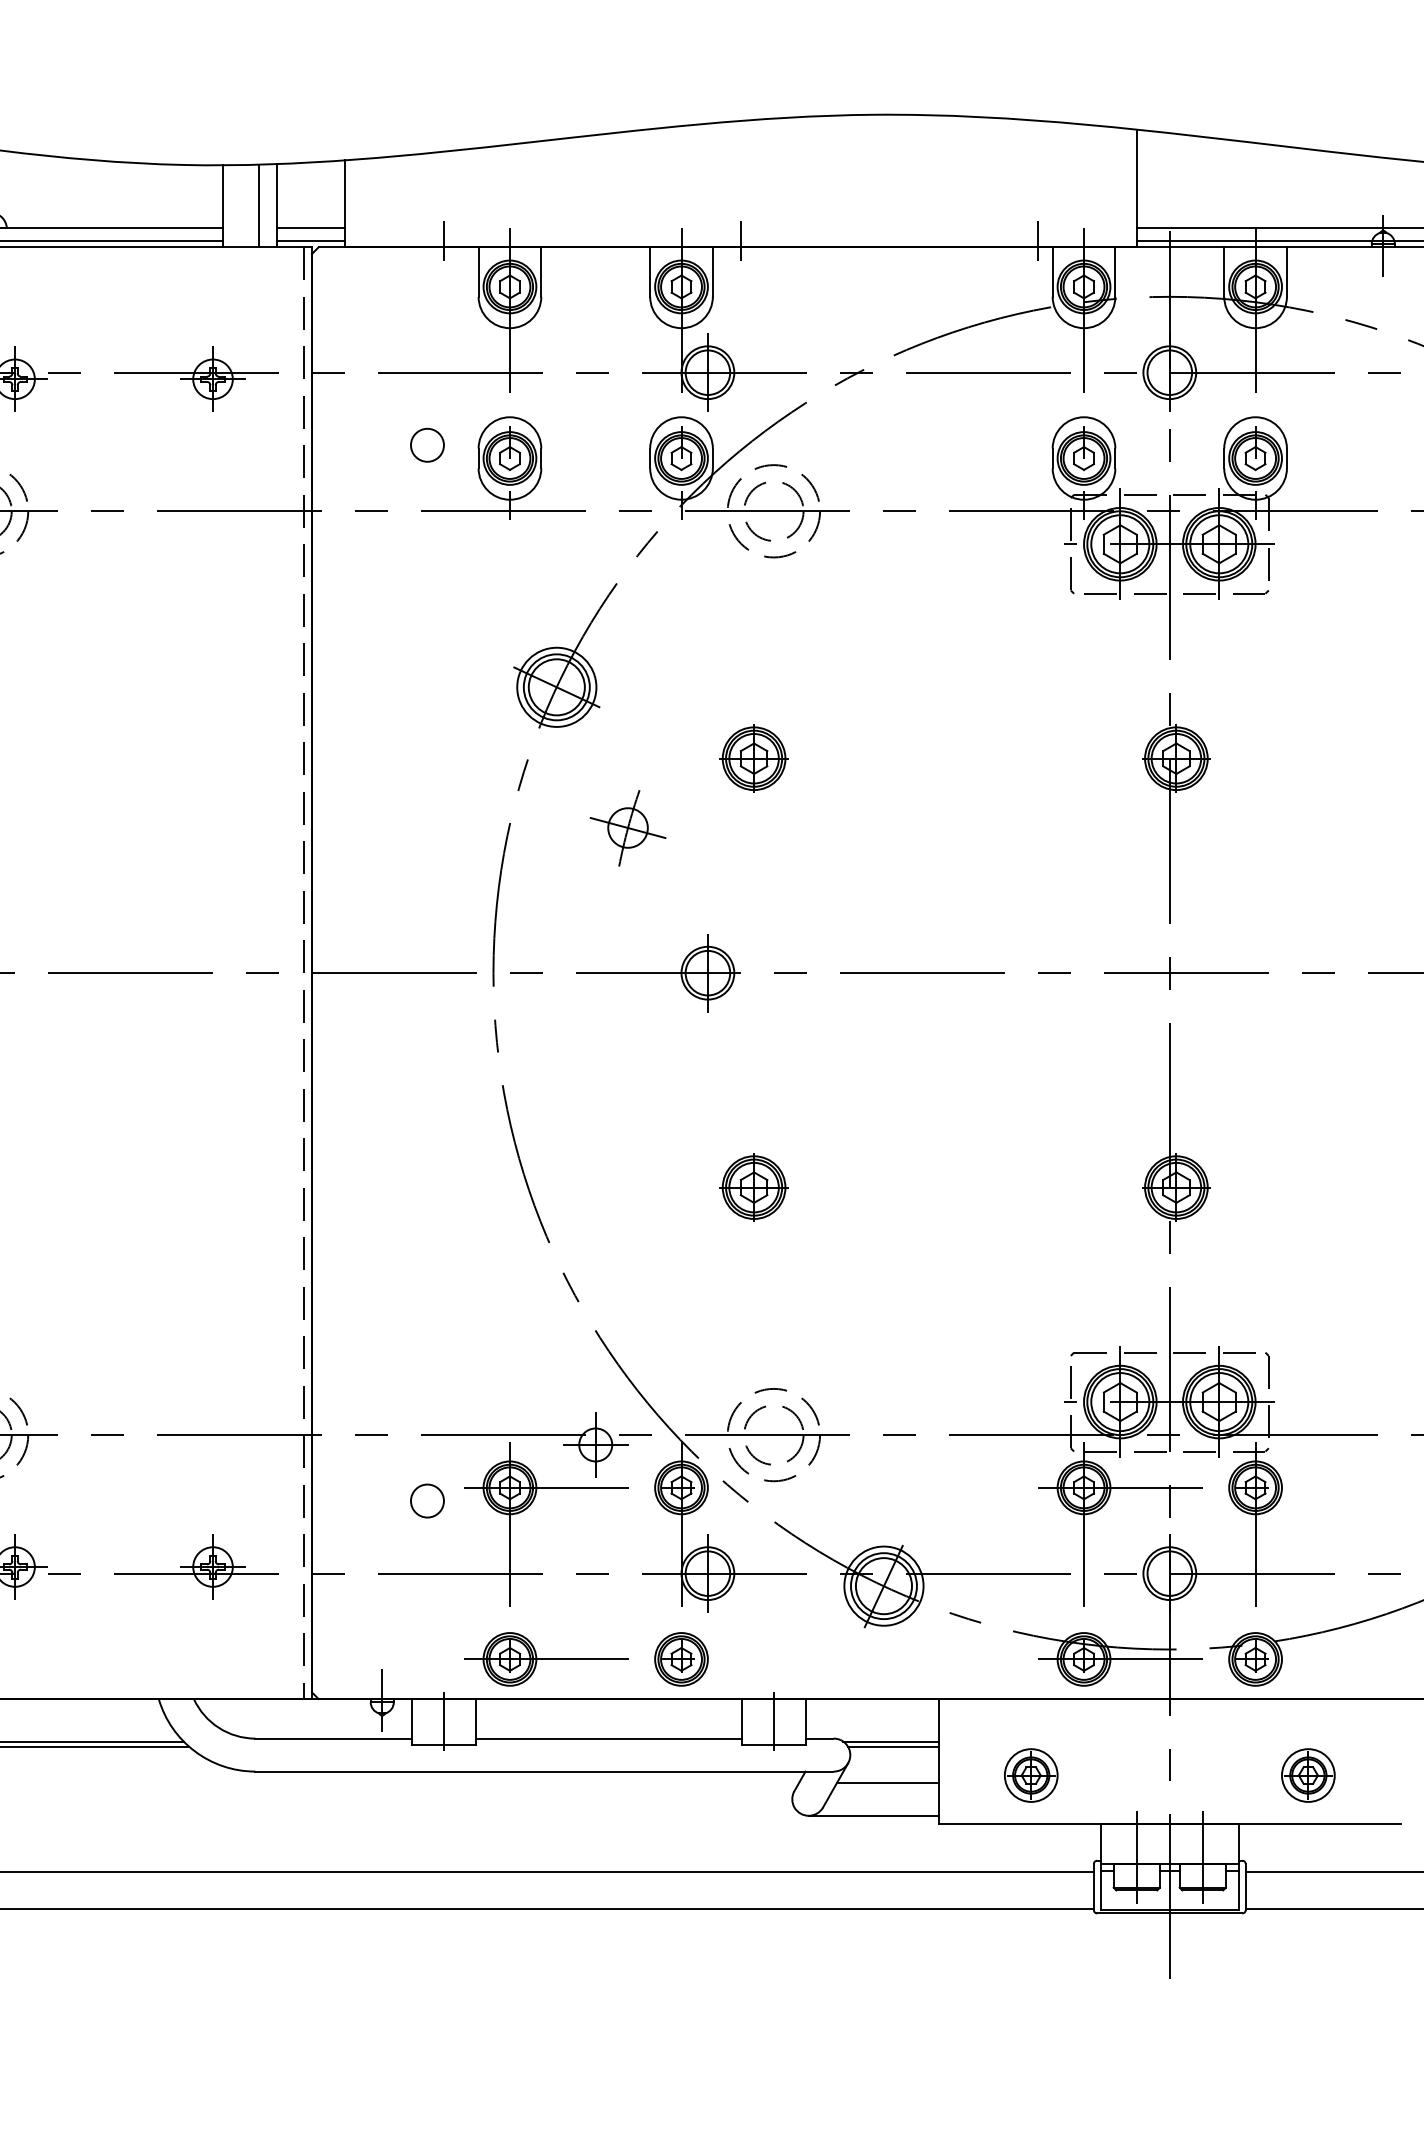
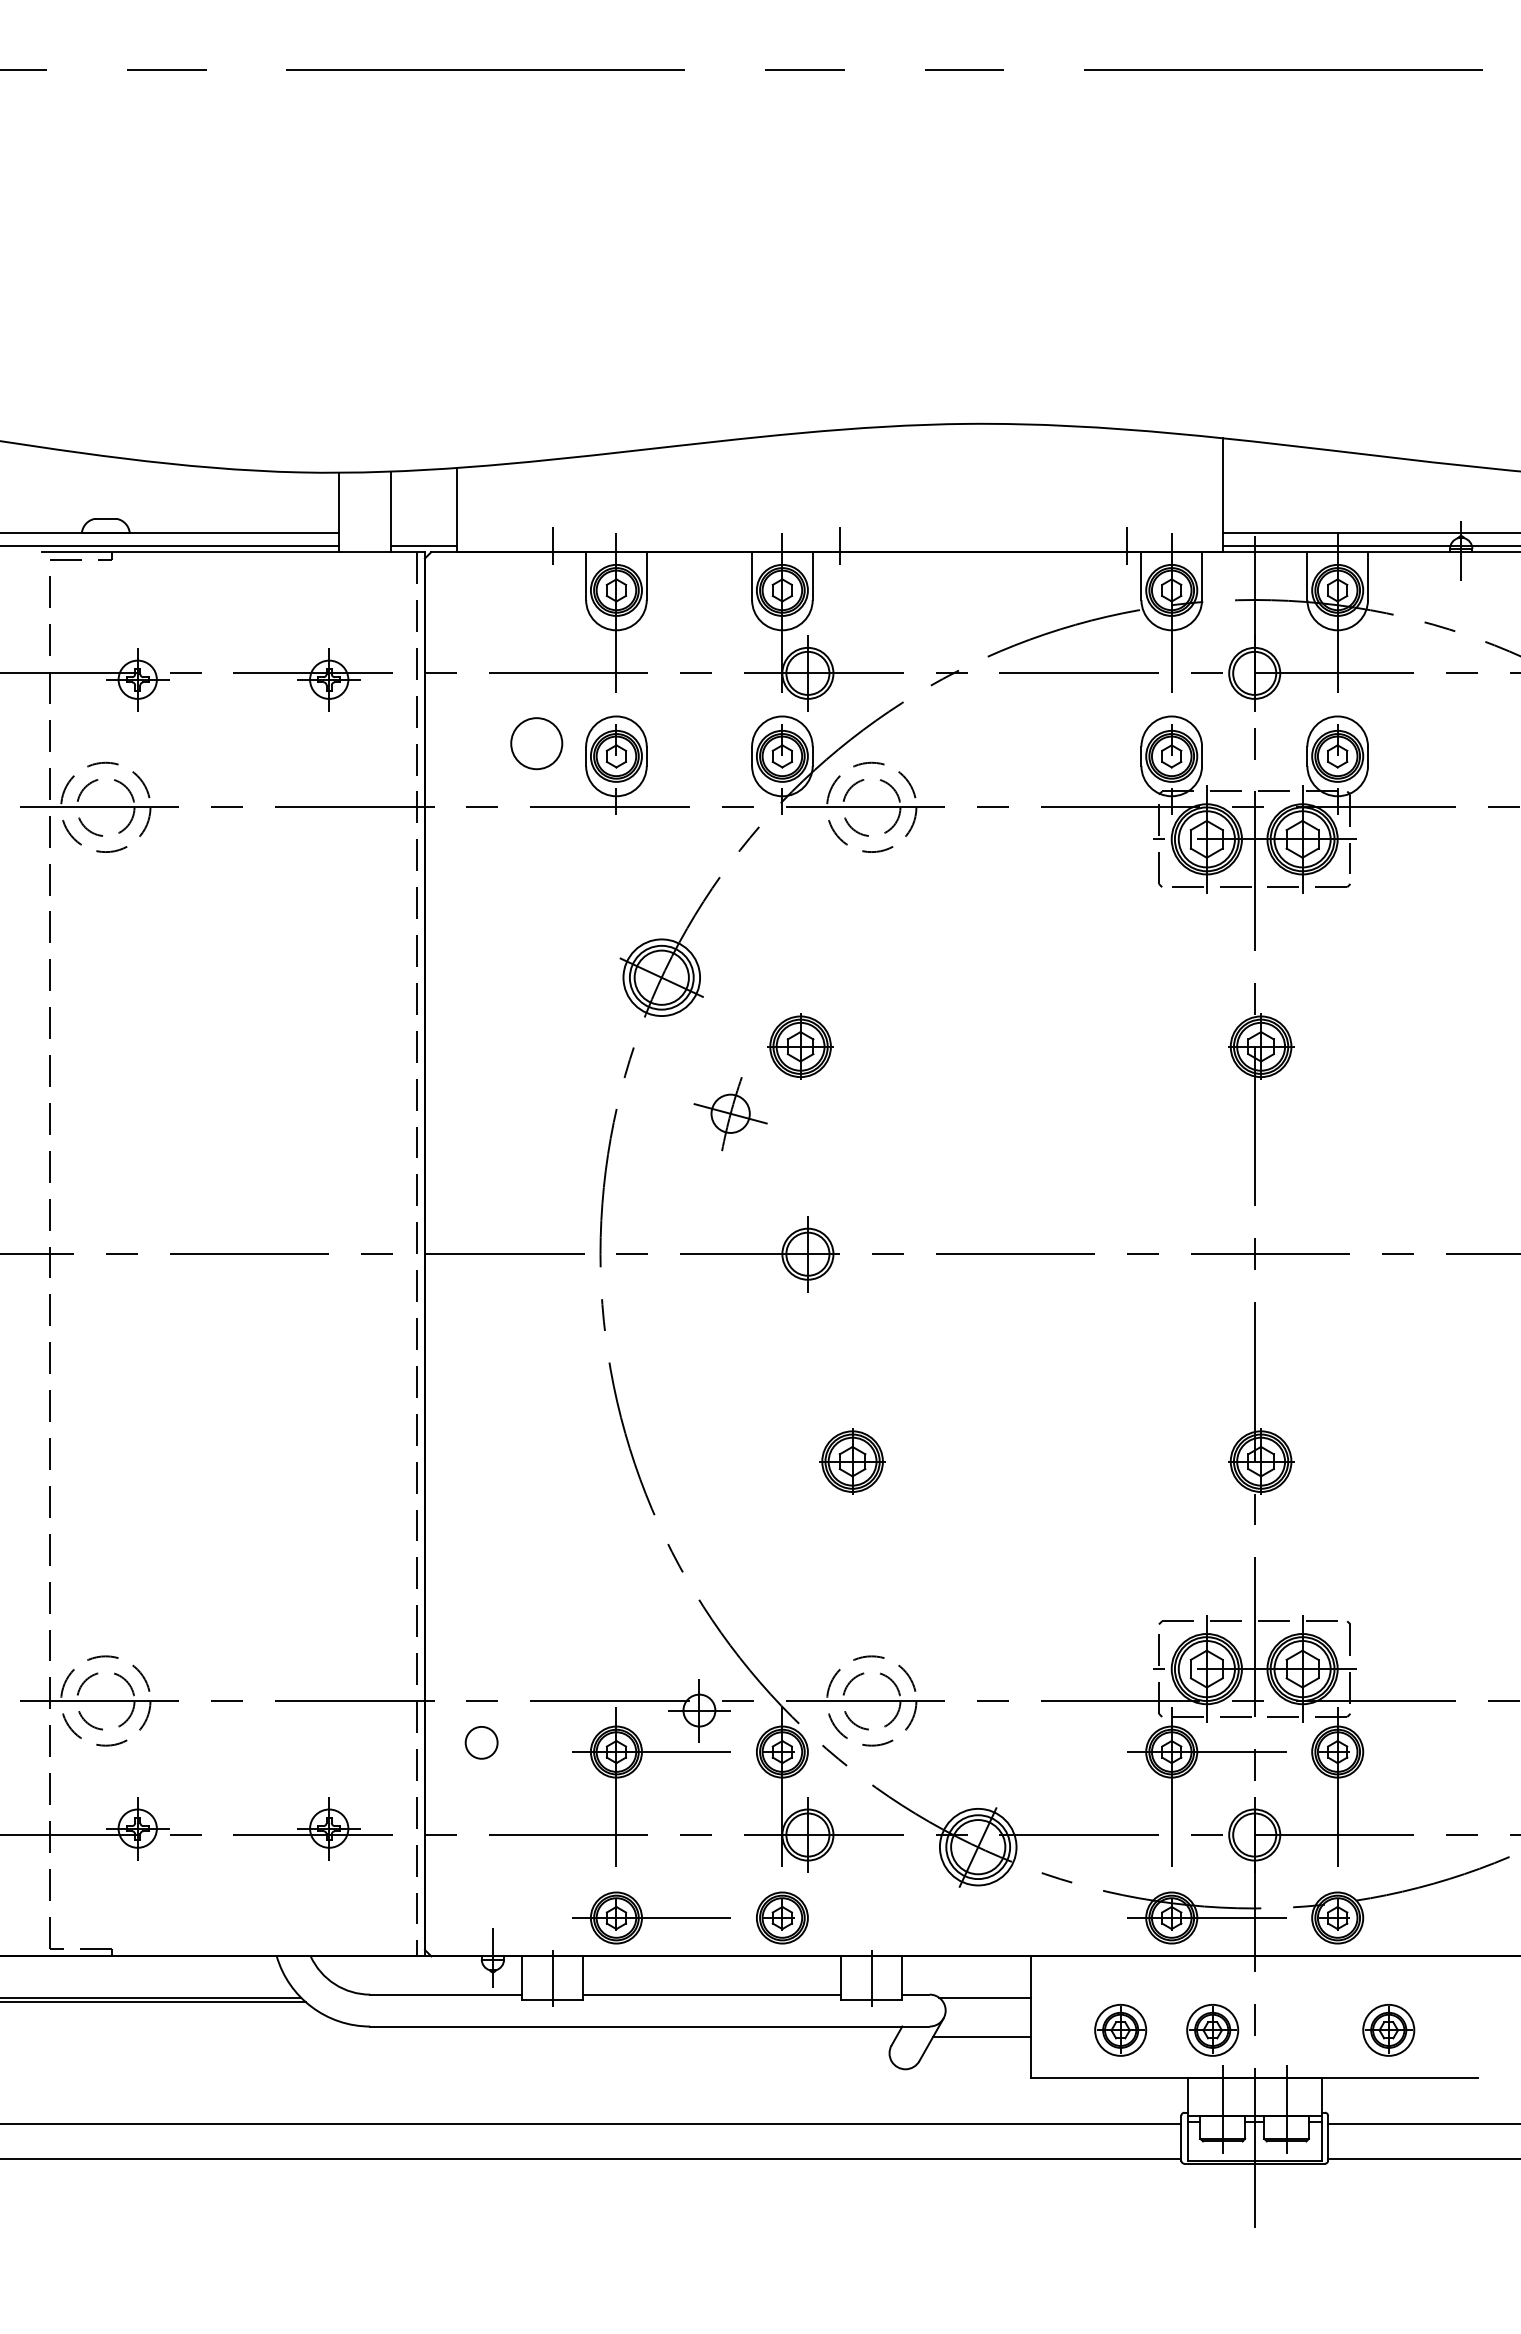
line: (258, 206) -> (373, 512), removed
line: (310, 227) -> (423, 532), removed
circle: (427, 445) -> (536, 743), size x1.6
part: (753, 758) -> (800, 1046), moved
circle: (427, 1500) -> (481, 1742), moved
line: (893, 1746) -> (987, 2002), removed
part: (1126, 1775) -> (1212, 2030), added
line: (873, 1816) -> (968, 2069), removed

